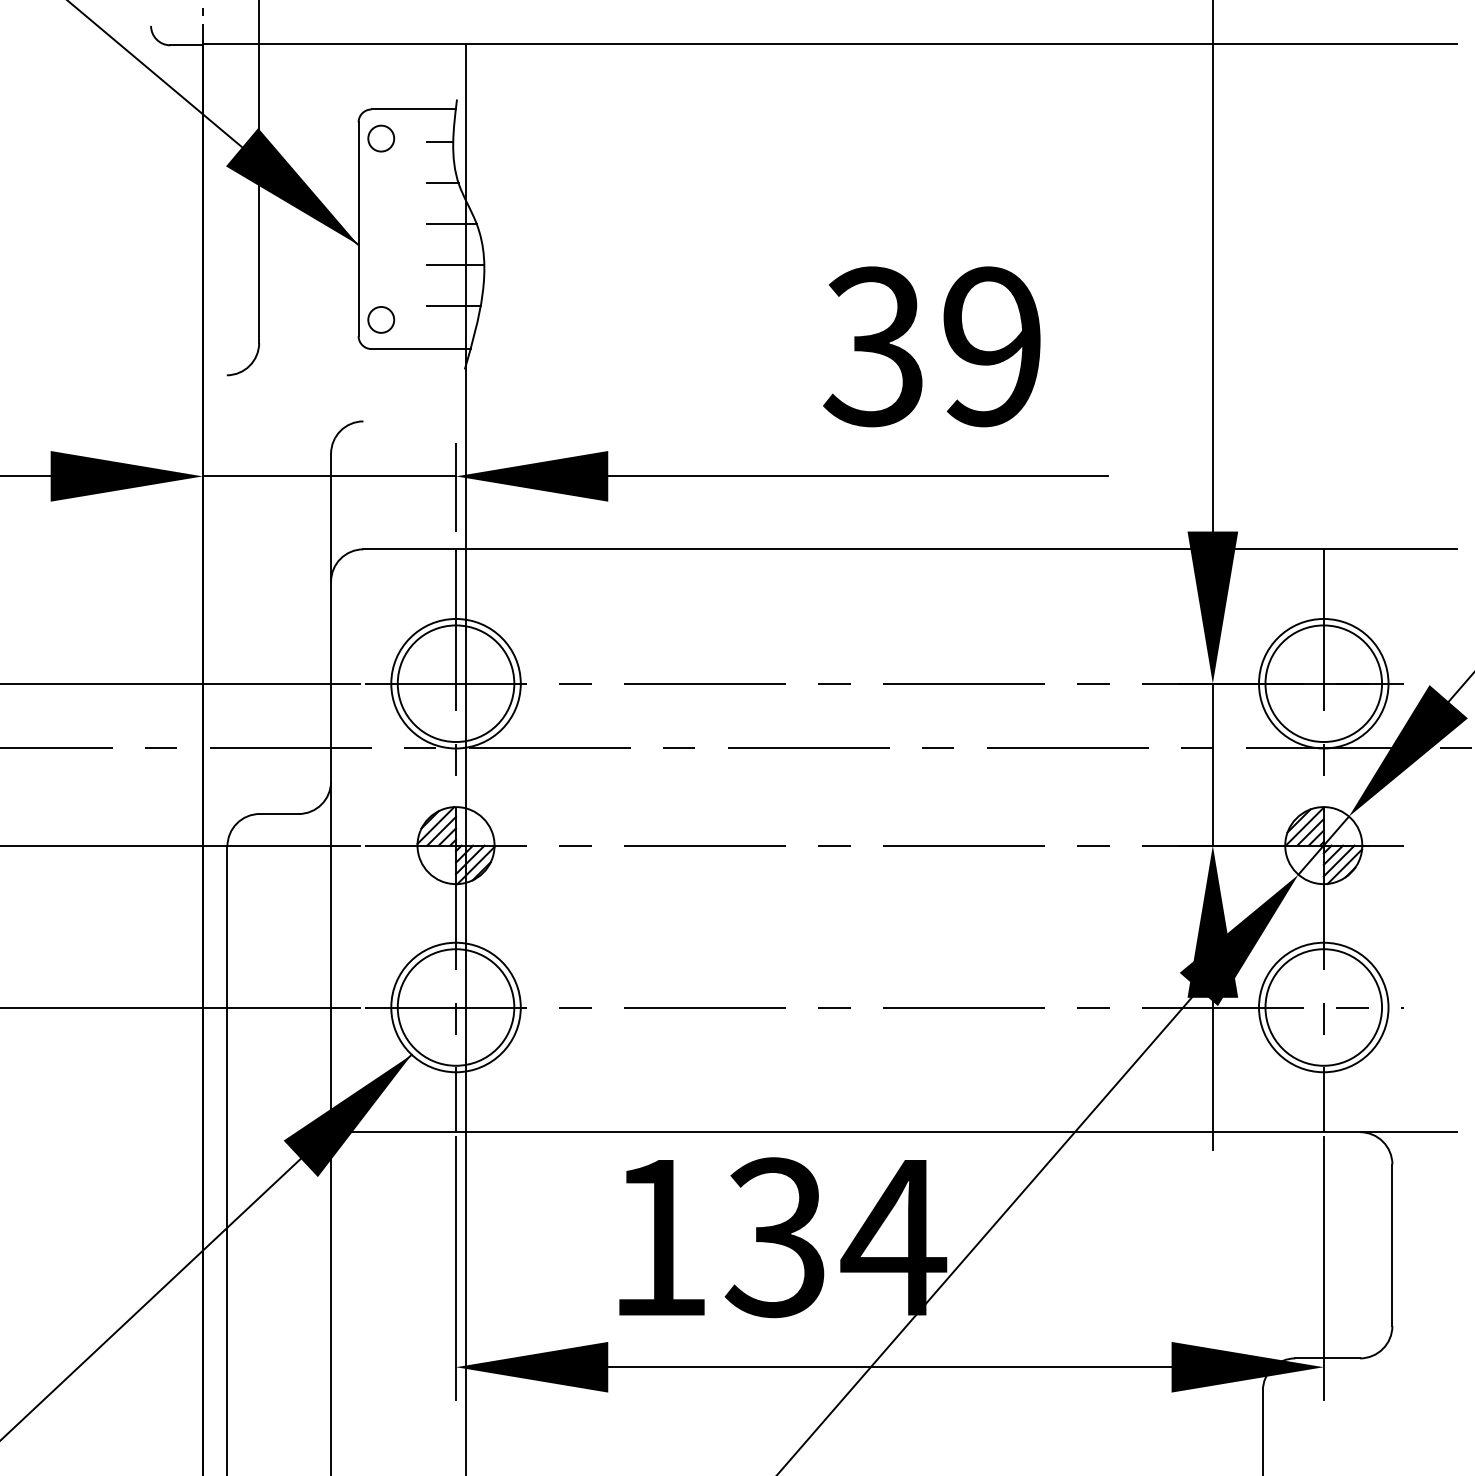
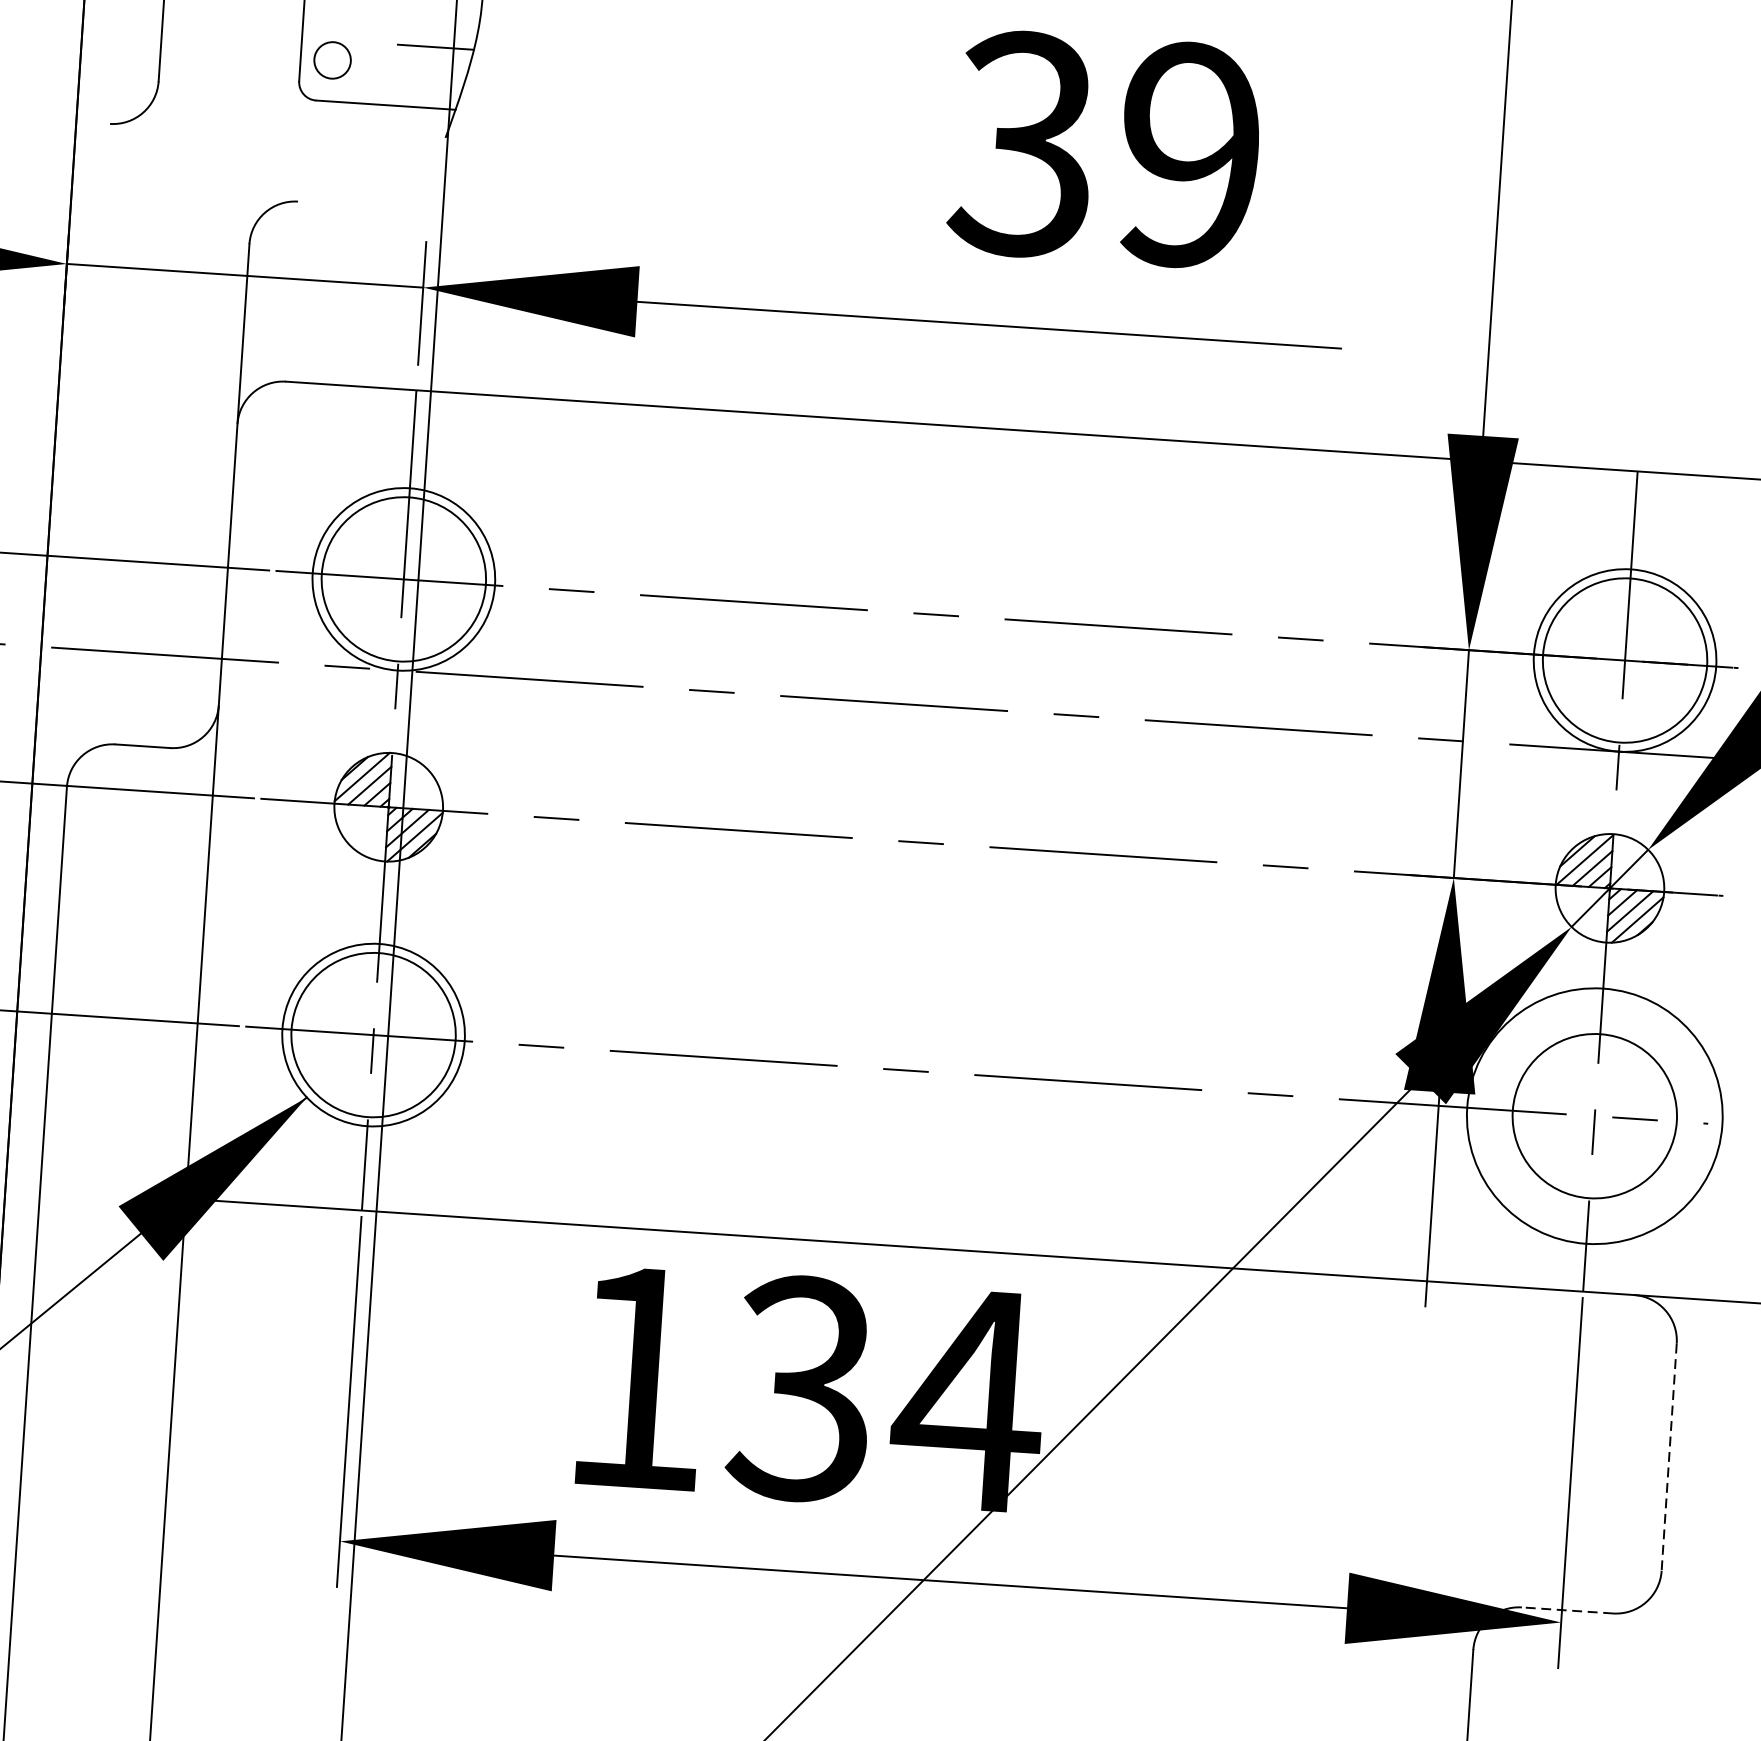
circle: (1323, 1007) -> (1594, 1116), size x1.4
line: (1392, 1245) -> (1669, 1457), solid -> dashed
line: (1327, 1358) -> (1567, 1610), solid -> dashed

